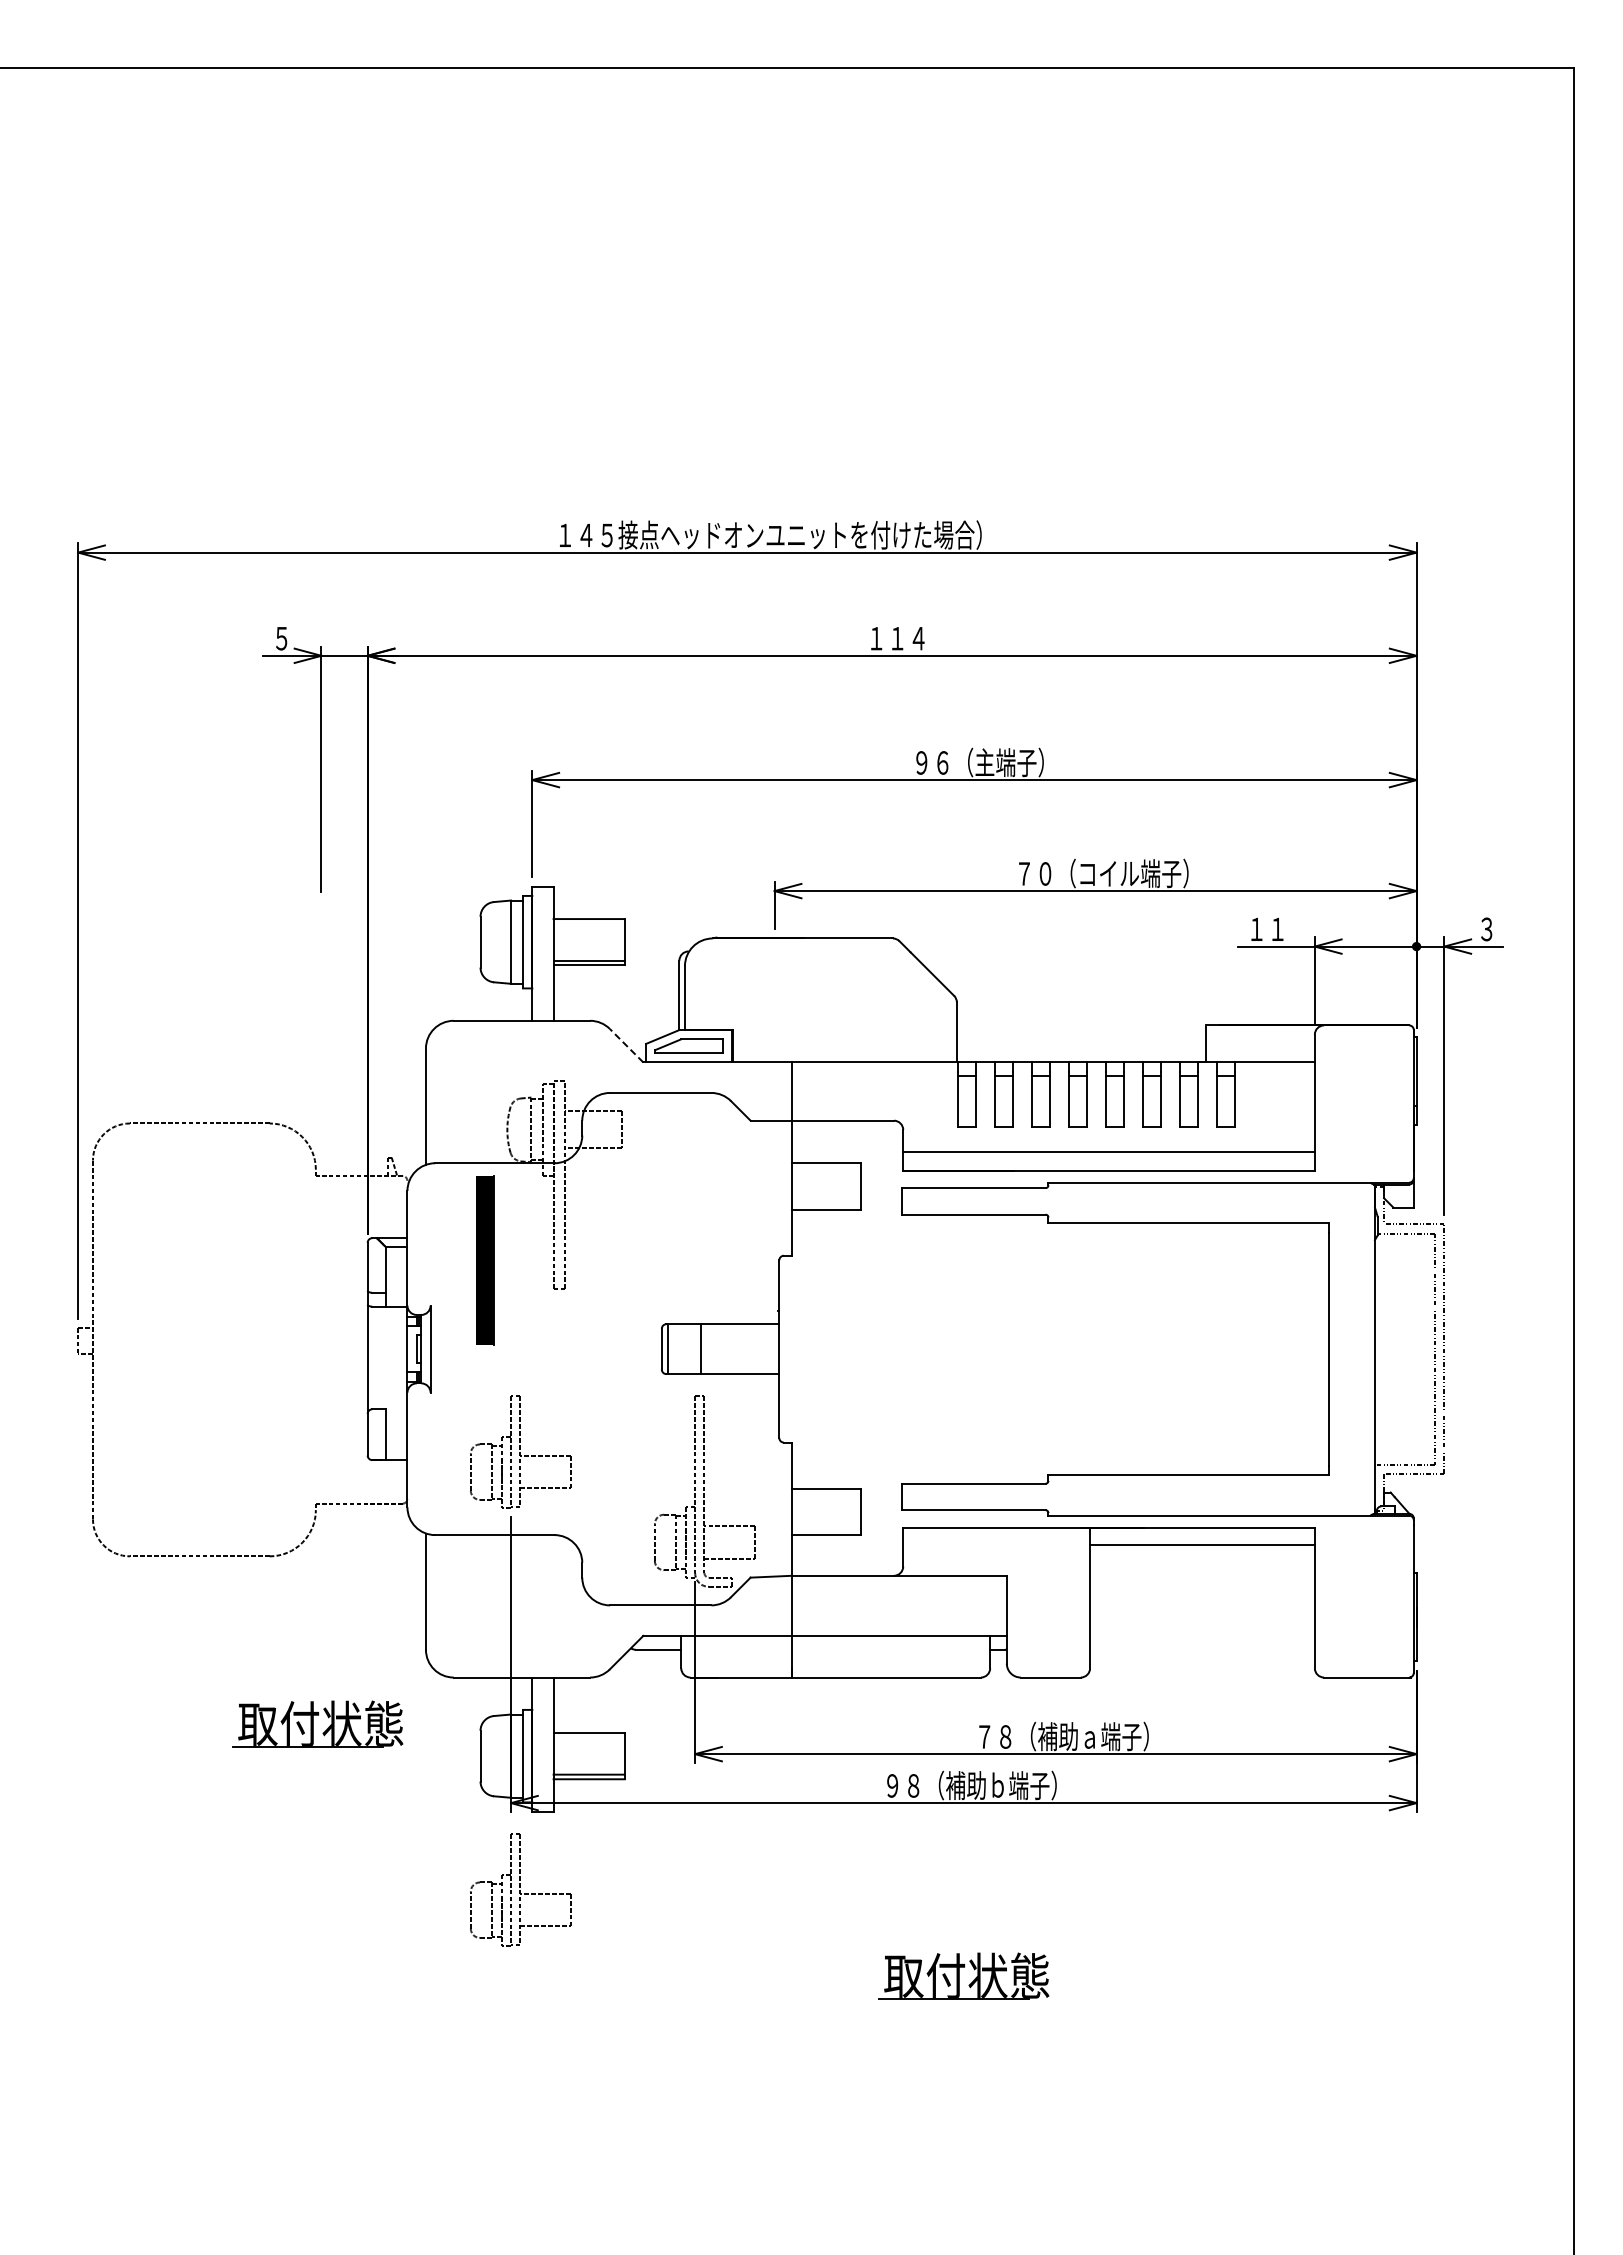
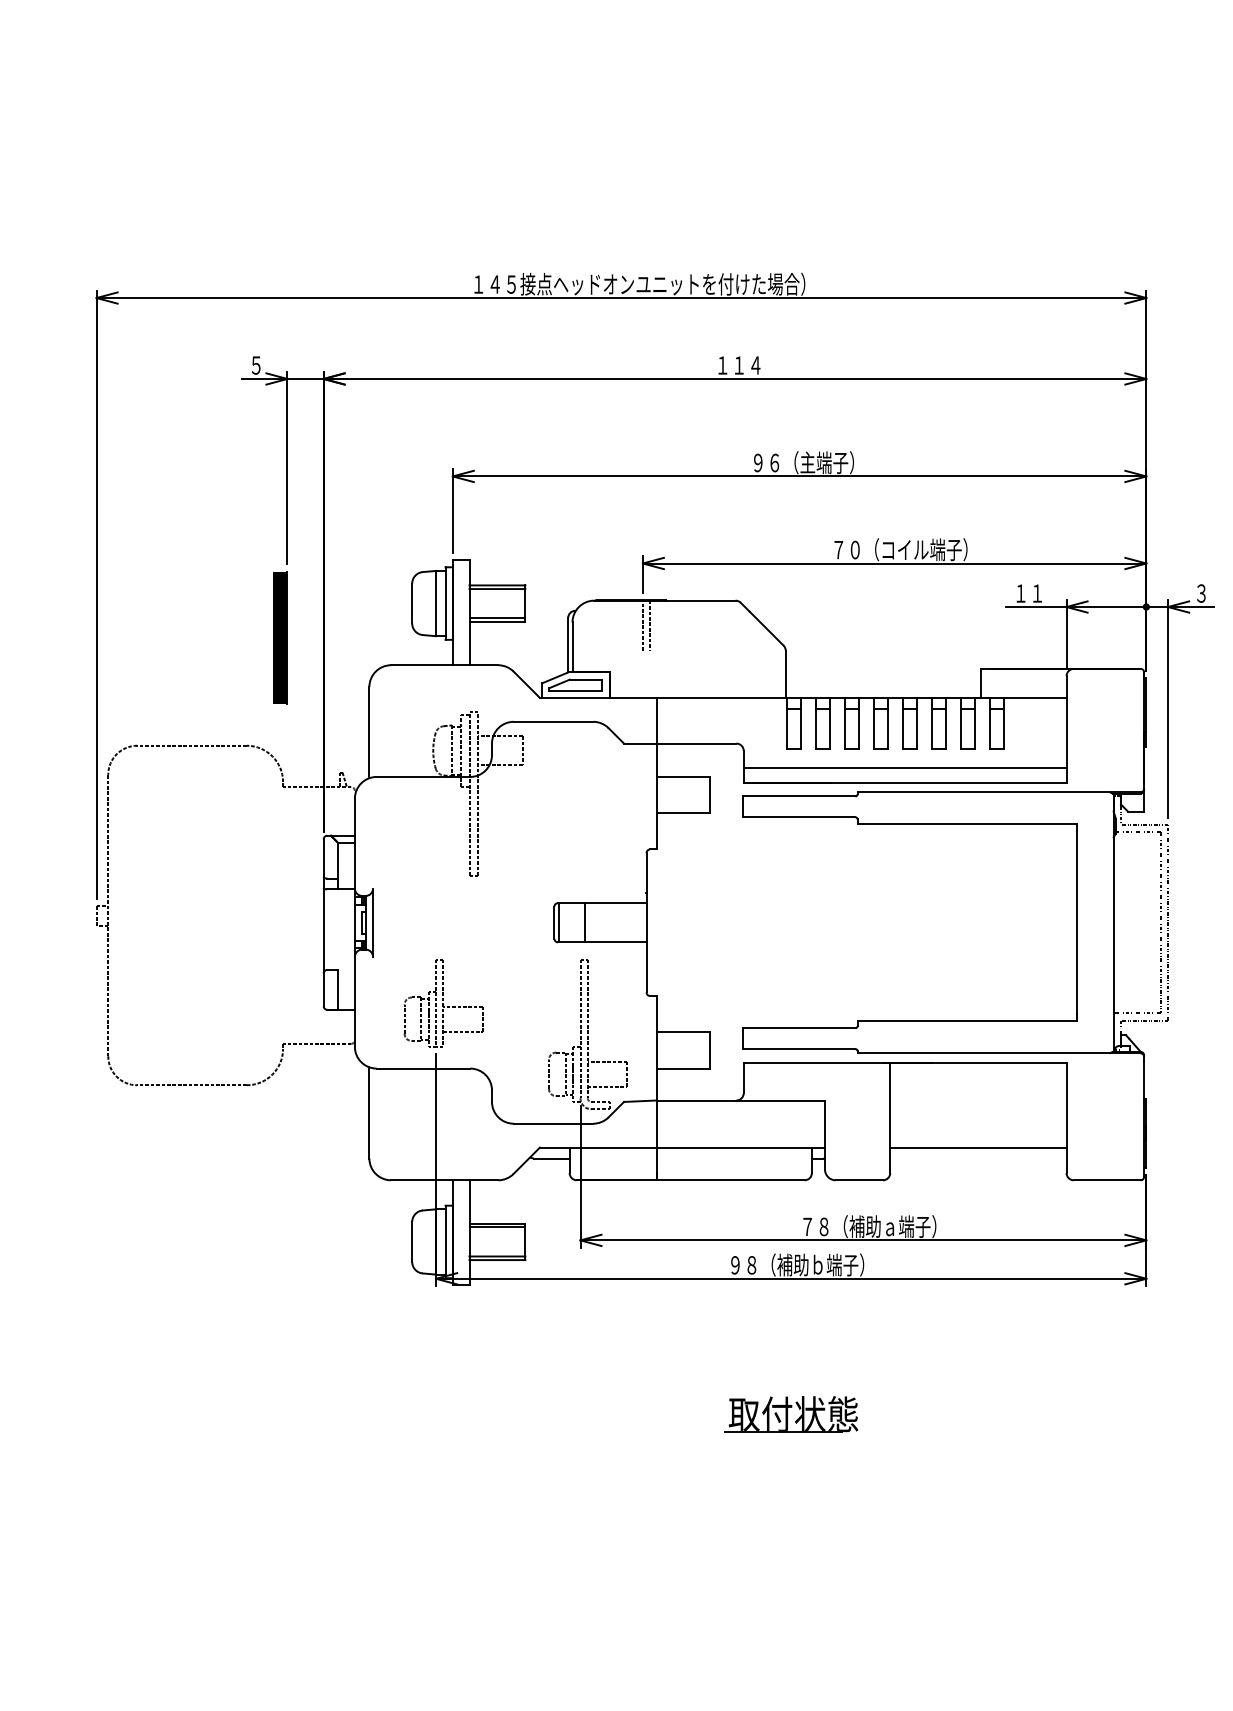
line: (588, 923) -> (496, 588), added
line: (774, 970) -> (642, 625), added
line: (783, 970) -> (649, 625), added
line: (626, 1045) -> (526, 684), dashed -> solid
part: (485, 1260) -> (280, 637), moved
line: (1202, 1544) -> (978, 1147), moved
part: (317, 1723) -> (284, 1216), removed
line: (588, 1737) -> (496, 1227), added
part: (520, 1889) -> (443, 1346), removed

